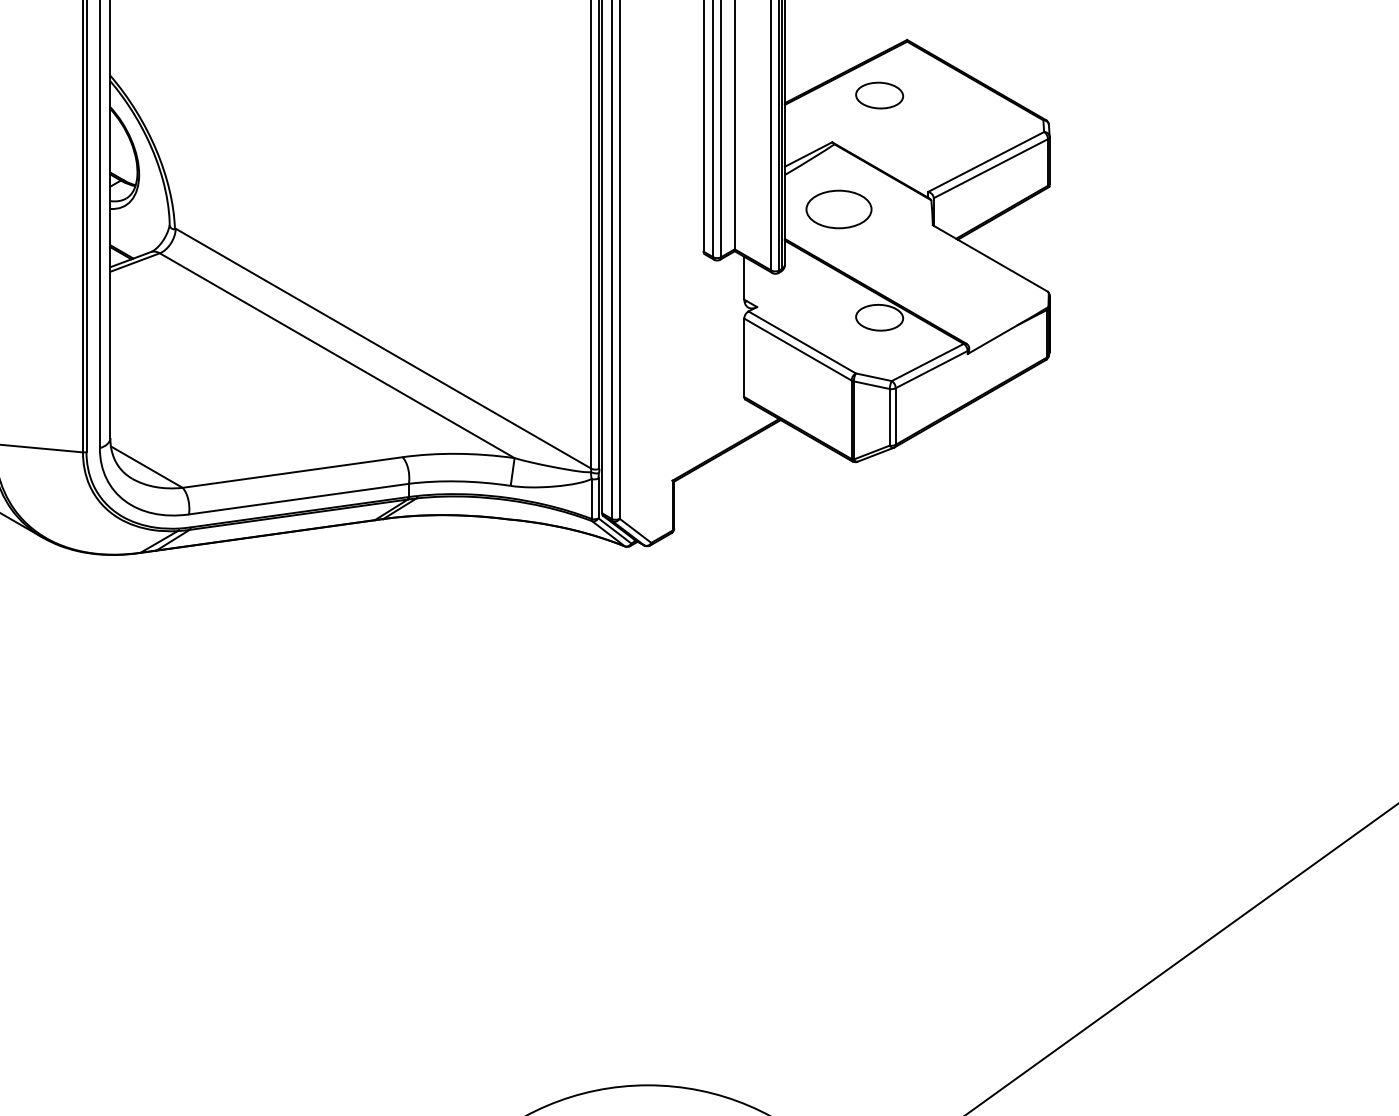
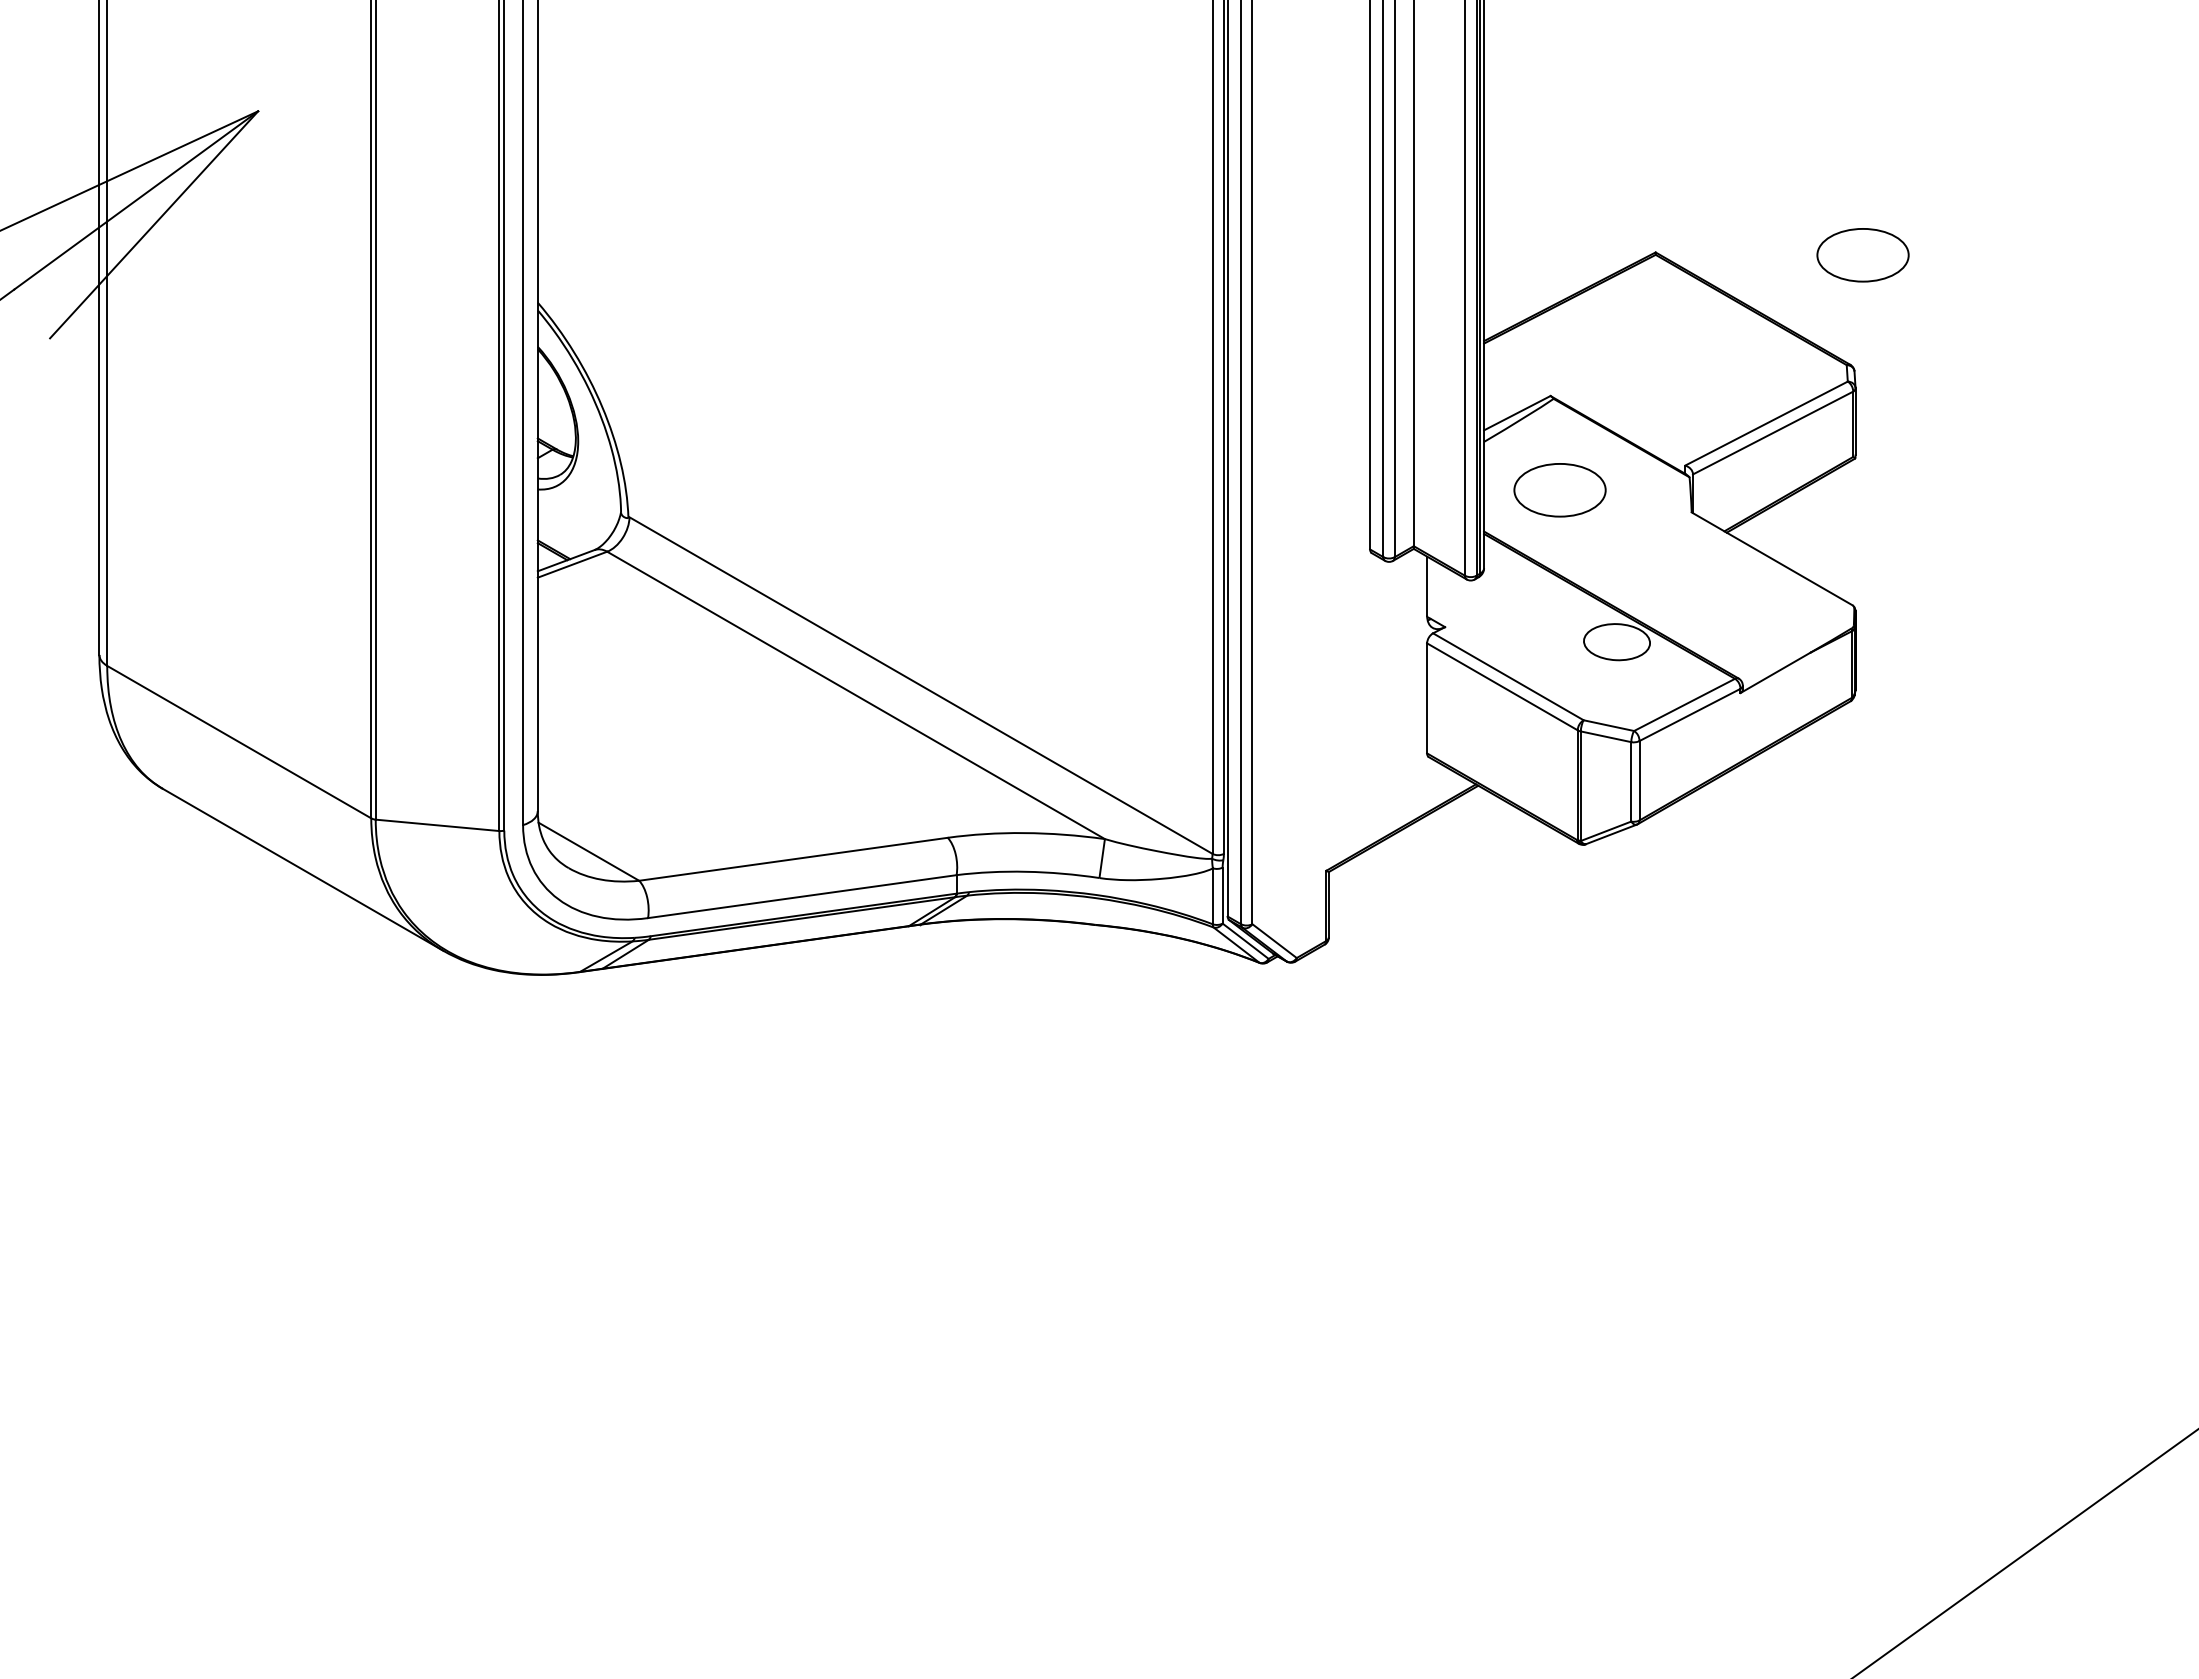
part: (1054, 42) -> (1862, 255), added
part: (879, 95) -> (1616, 330), removed

